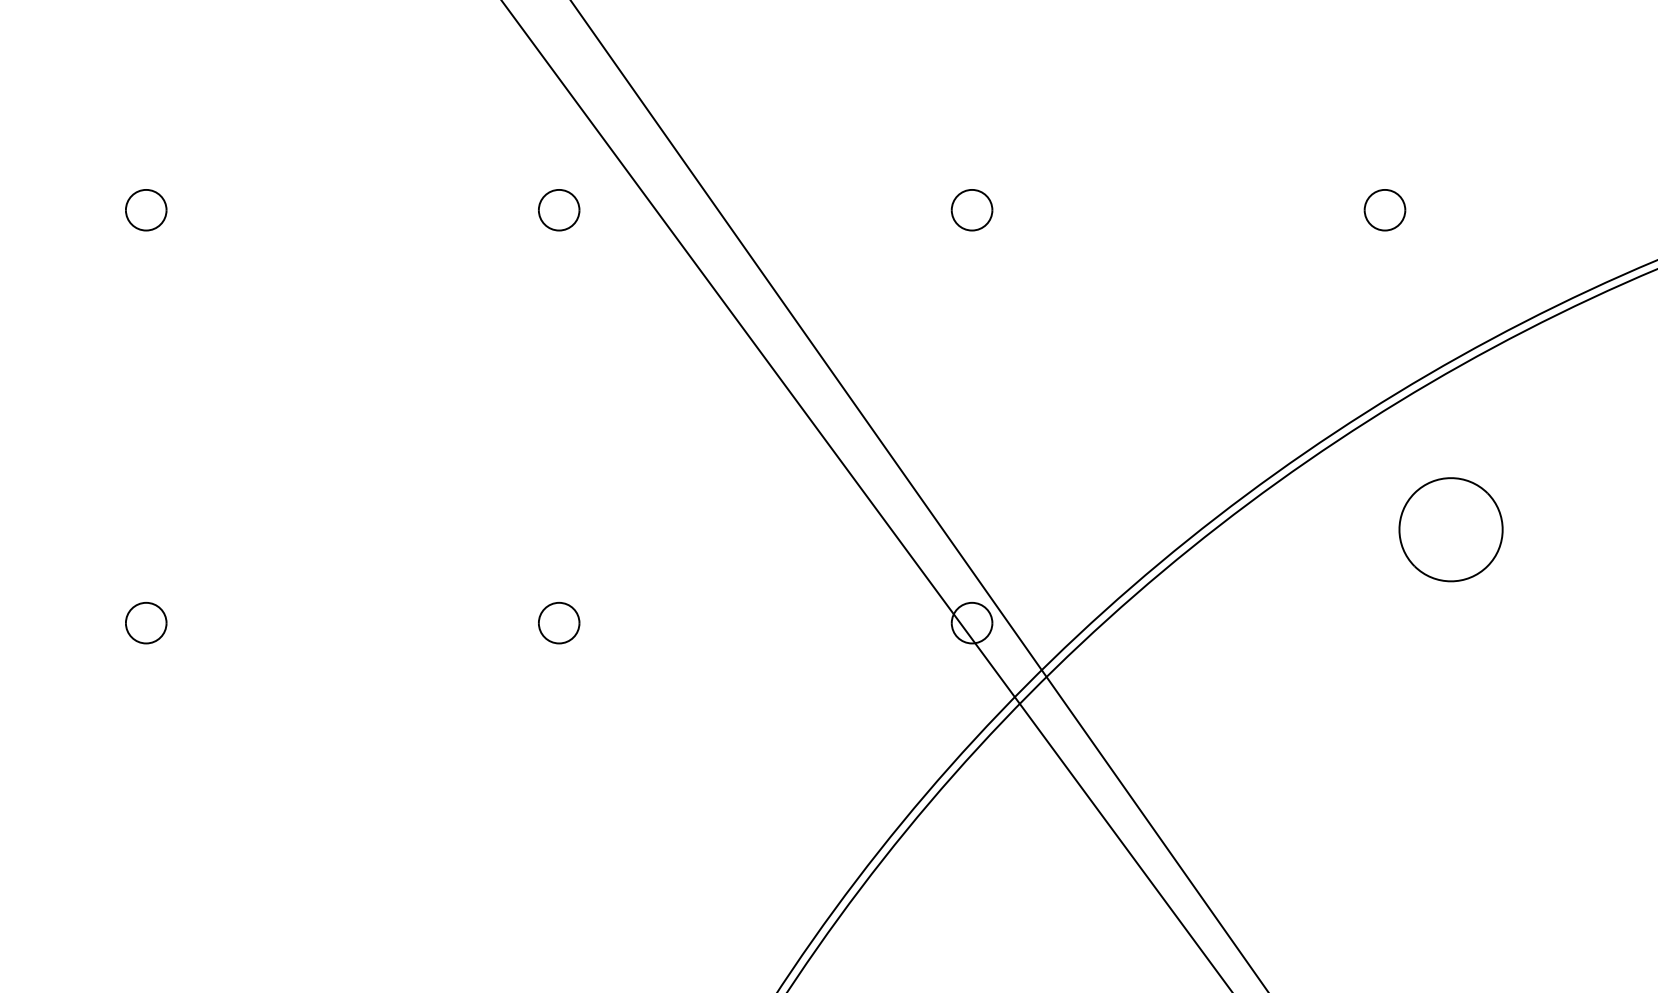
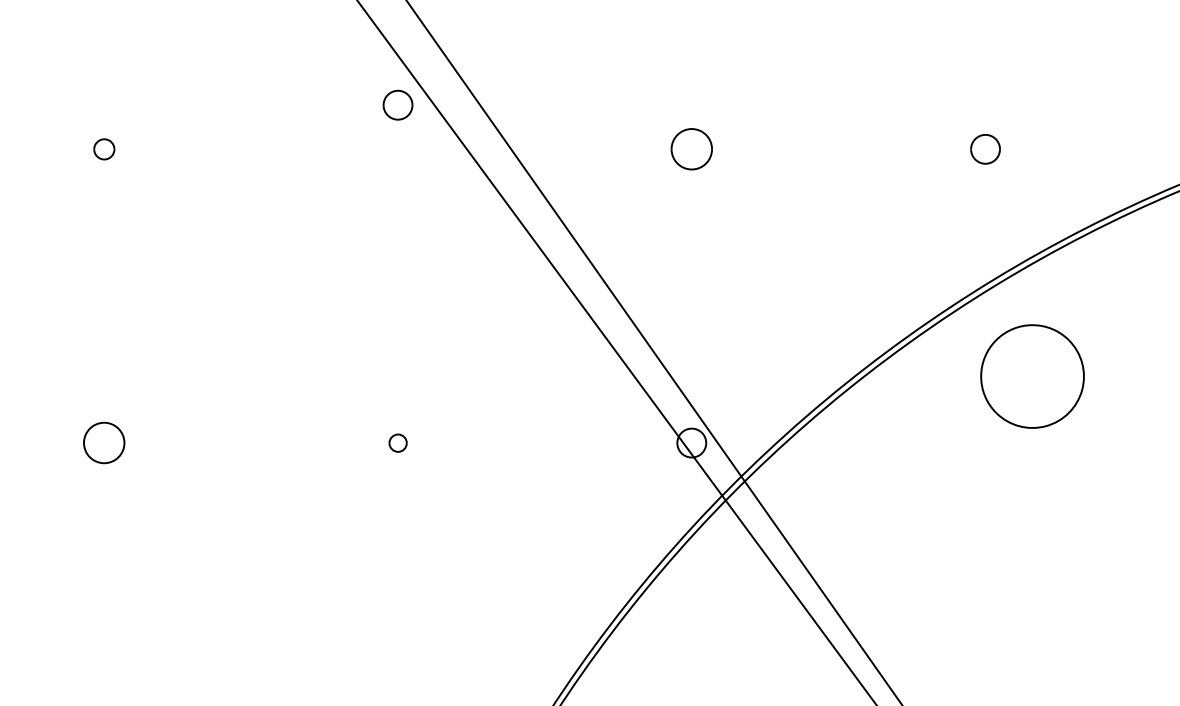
part: (146, 210) -> (104, 149), size x0.7
part: (559, 210) -> (398, 105), moved
part: (971, 210) -> (691, 149), size x1.4
part: (1450, 529) -> (1032, 376), size x1.4
part: (146, 623) -> (104, 443), size x1.4
part: (559, 623) -> (398, 443), size x0.6

